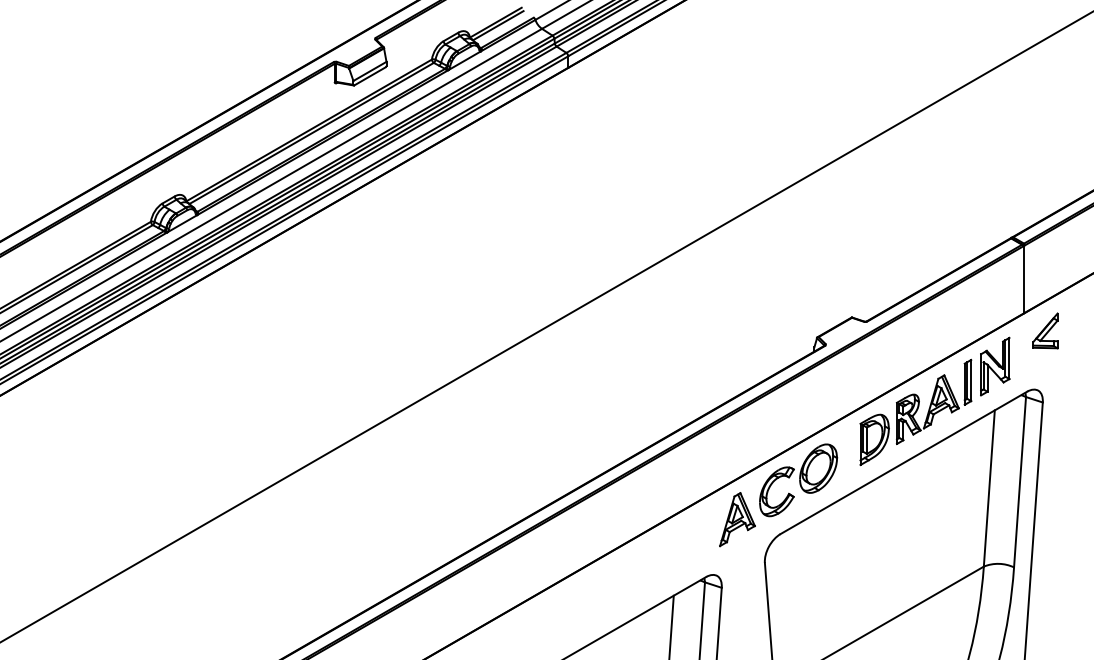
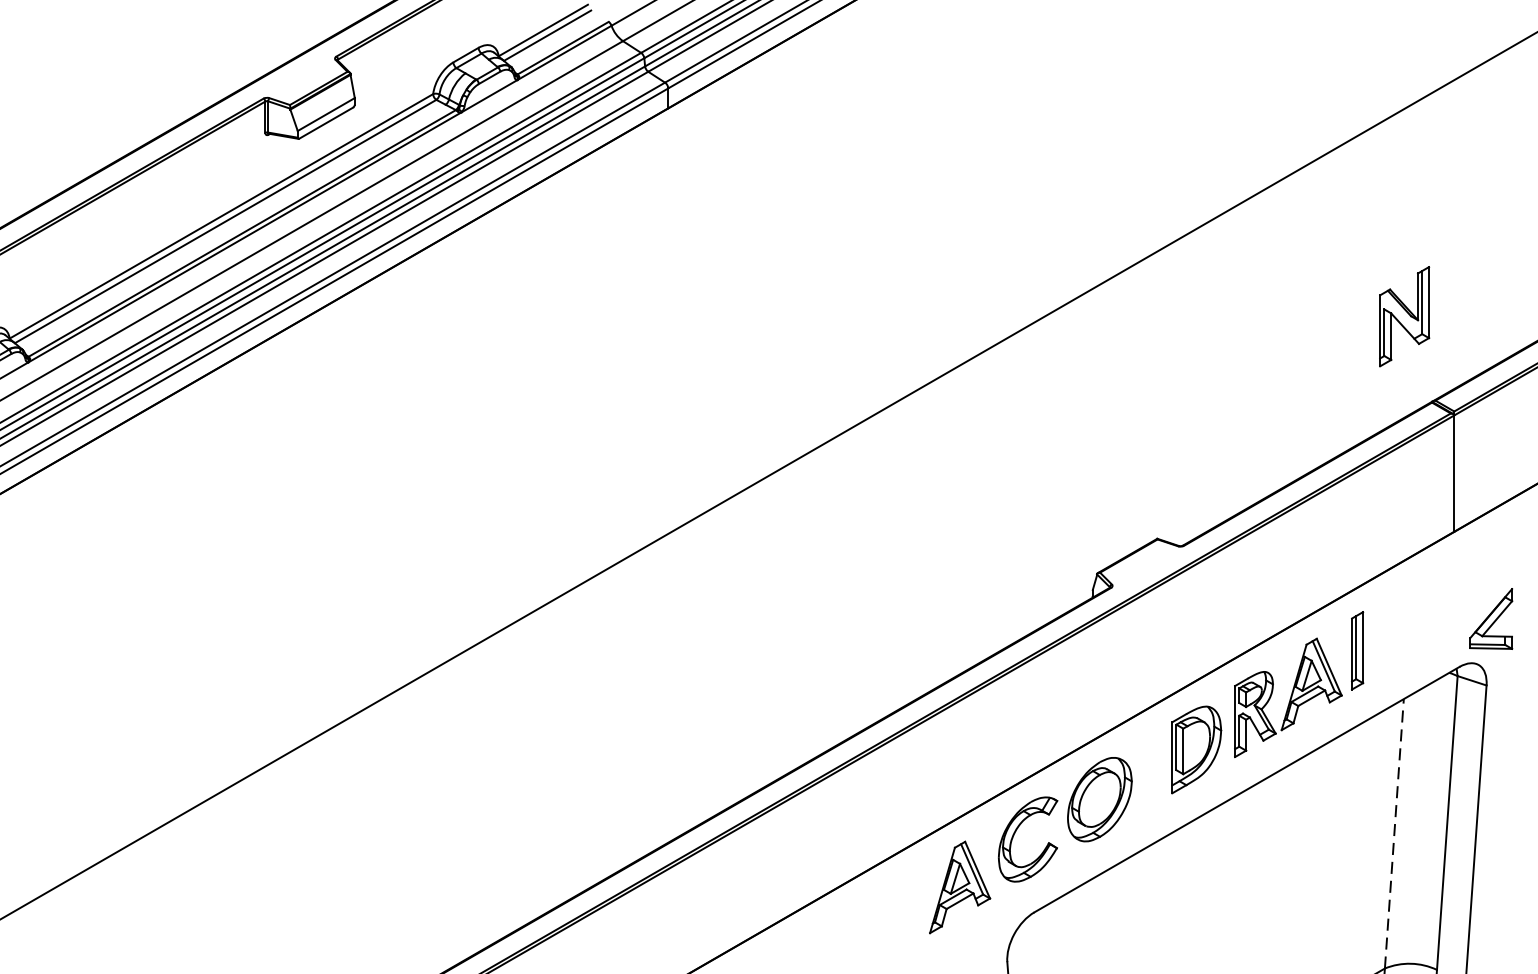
part: (1045, 330) -> (1491, 618), moved
part: (995, 366) -> (1404, 316), moved
line: (989, 488) -> (1394, 833), solid -> dashed

